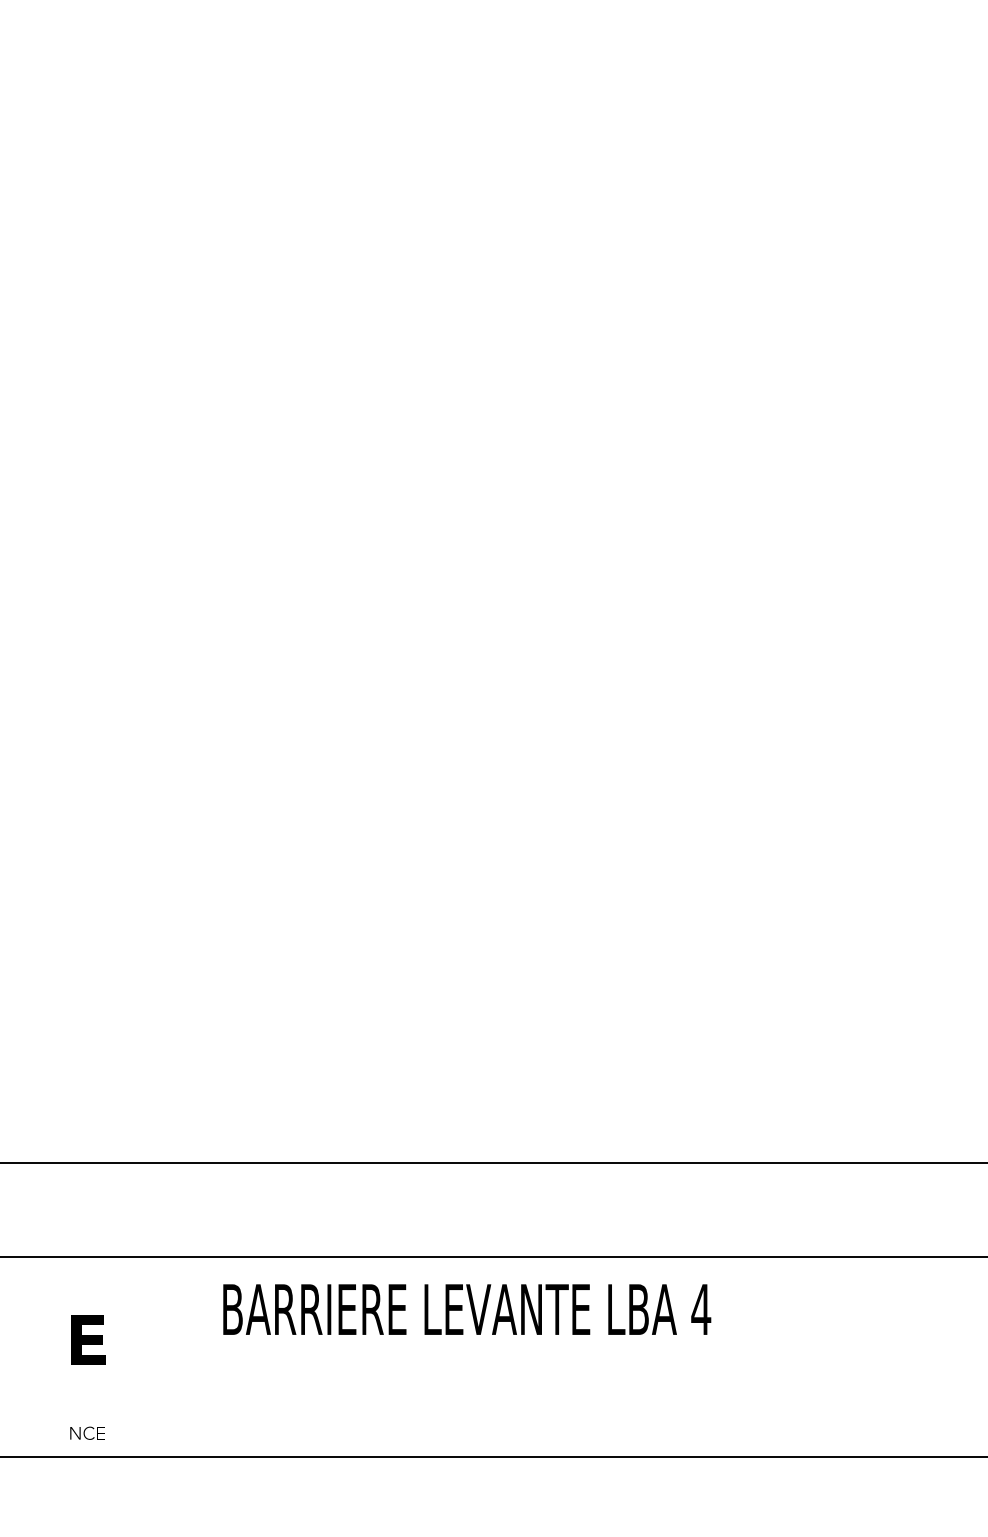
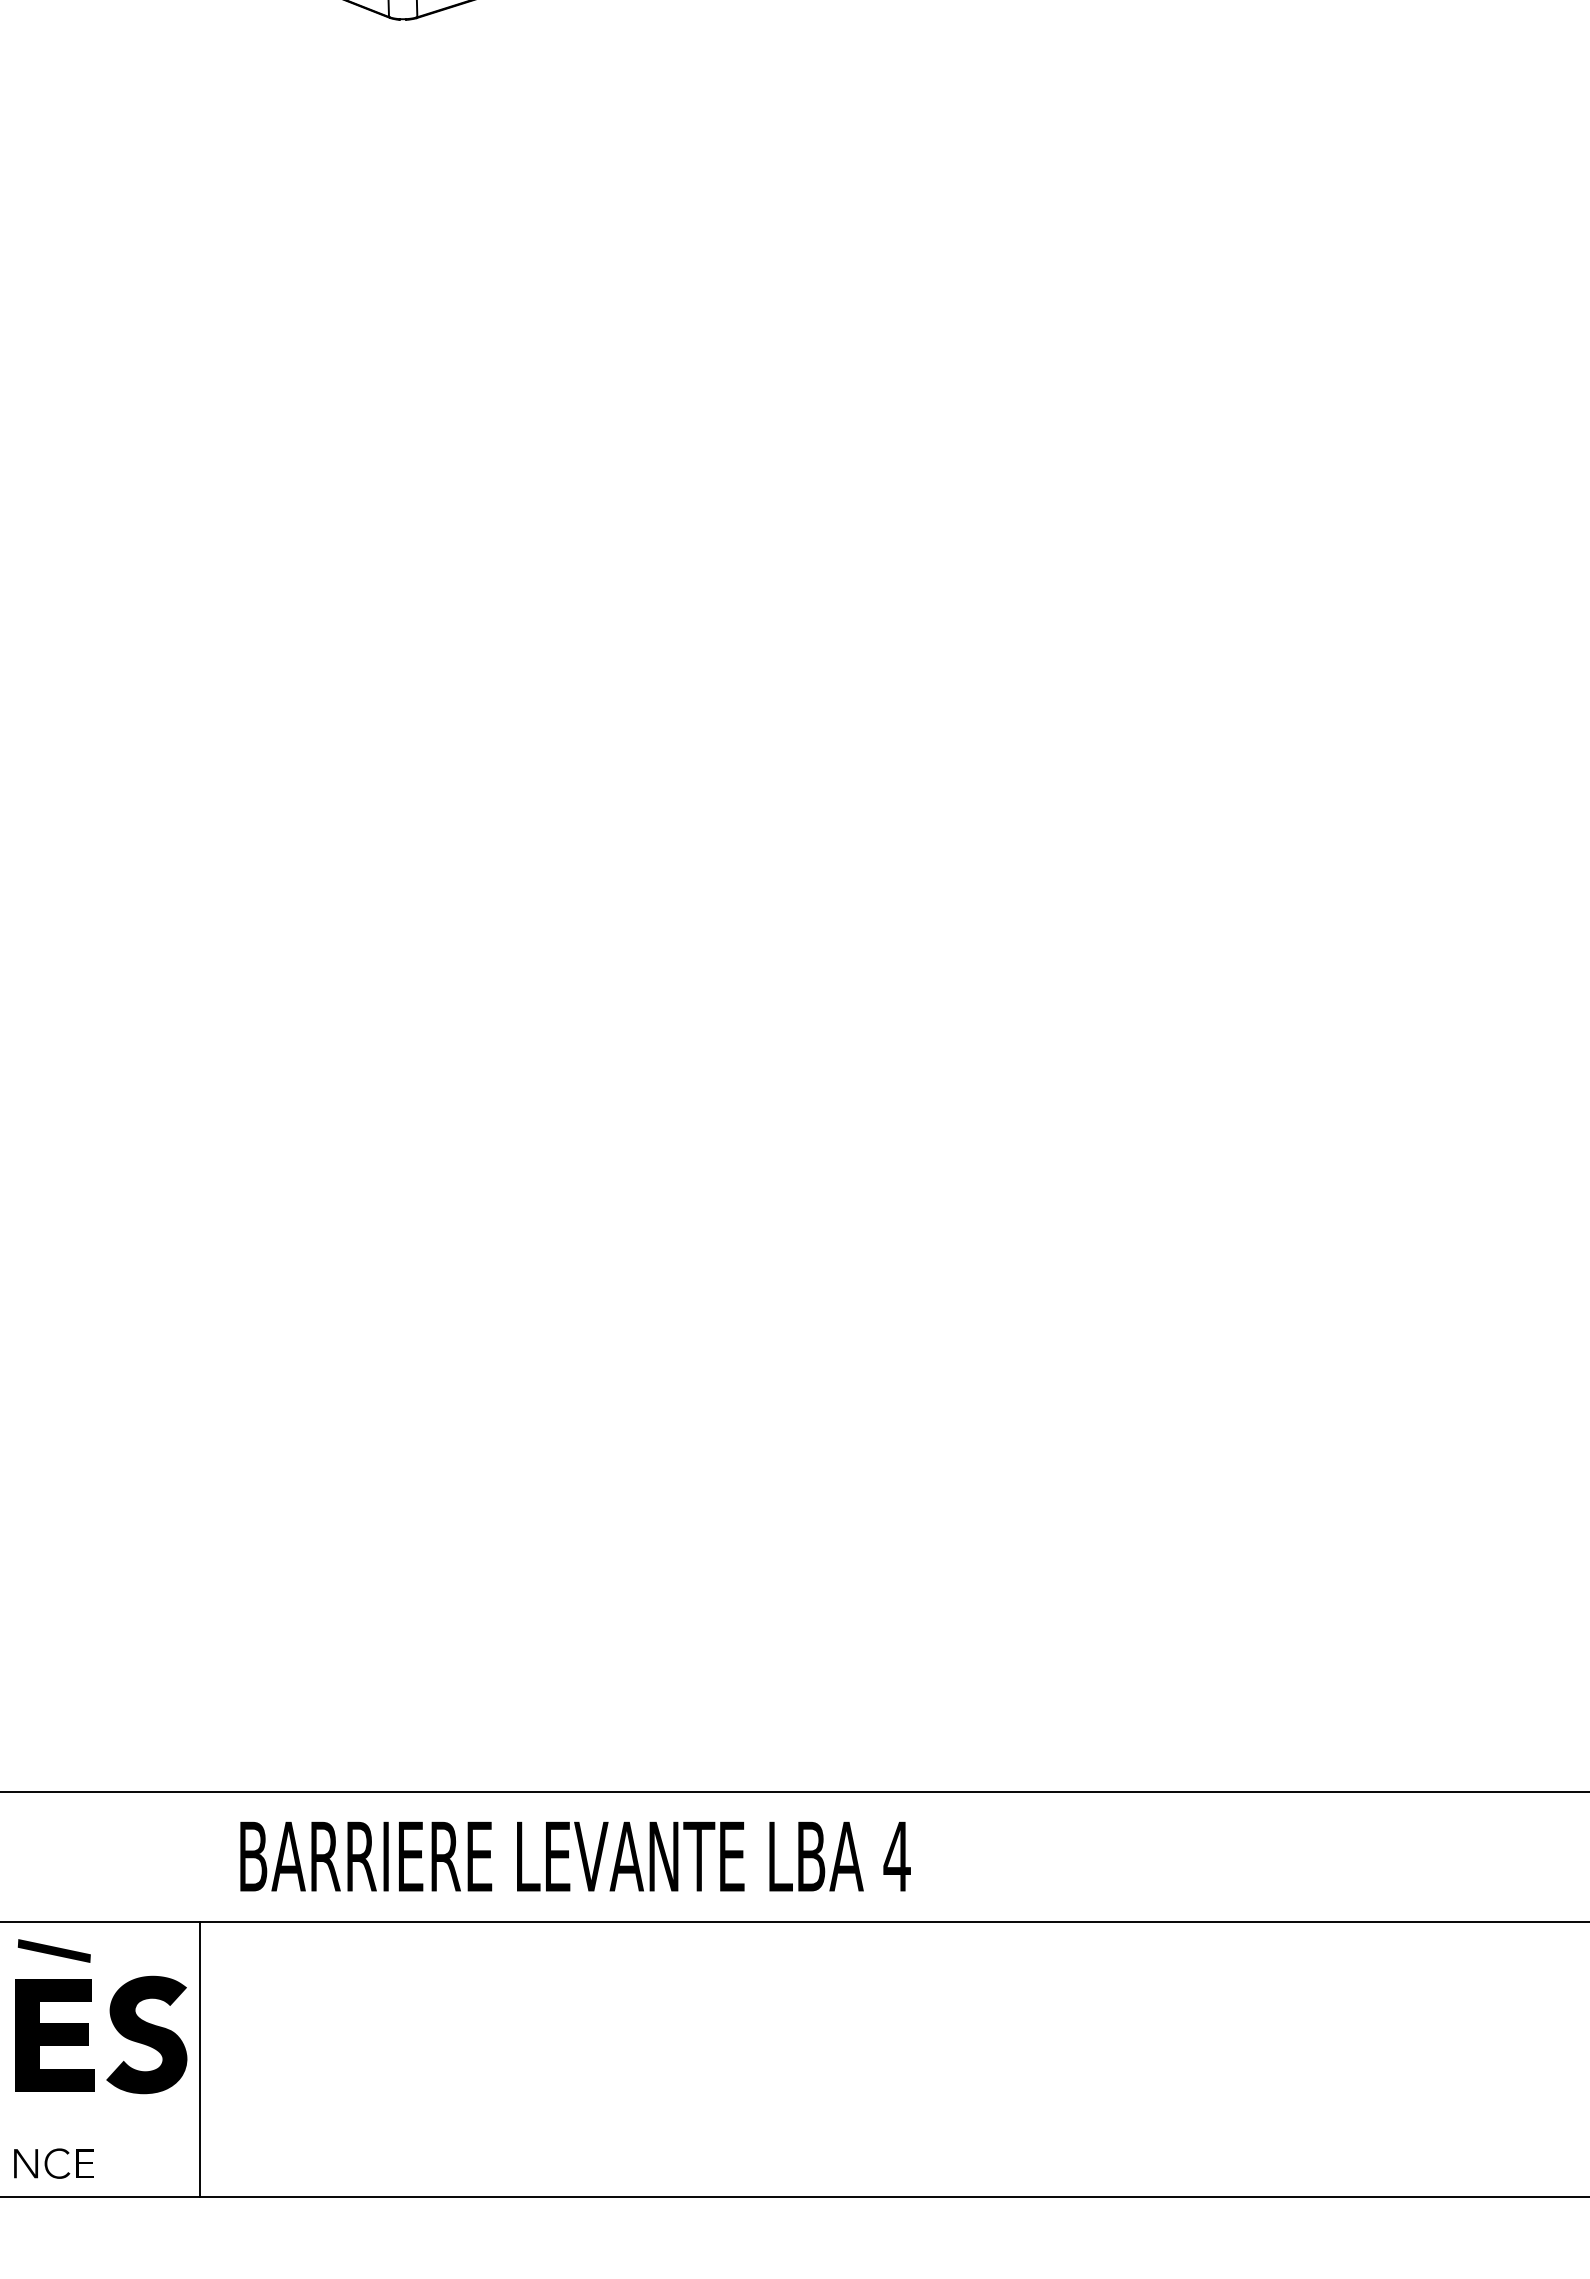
fill: (87, 1278) -> (53, 1951), added
text: (467, 1309) -> (575, 1856), moved
part: (154, 1339) -> (146, 2034), added
part: (88, 1340) -> (54, 2035), size x1.67
line: (194, 1356) -> (200, 2058), added
part: (87, 1433) -> (53, 2163), size x1.67

